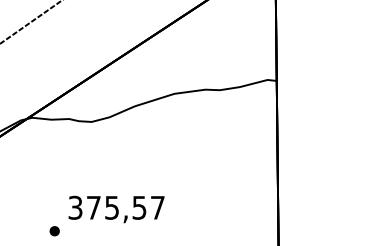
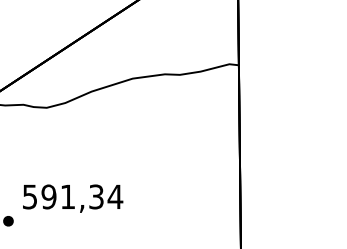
text: (117, 207) -> (73, 196), 375,57 -> 591,34

